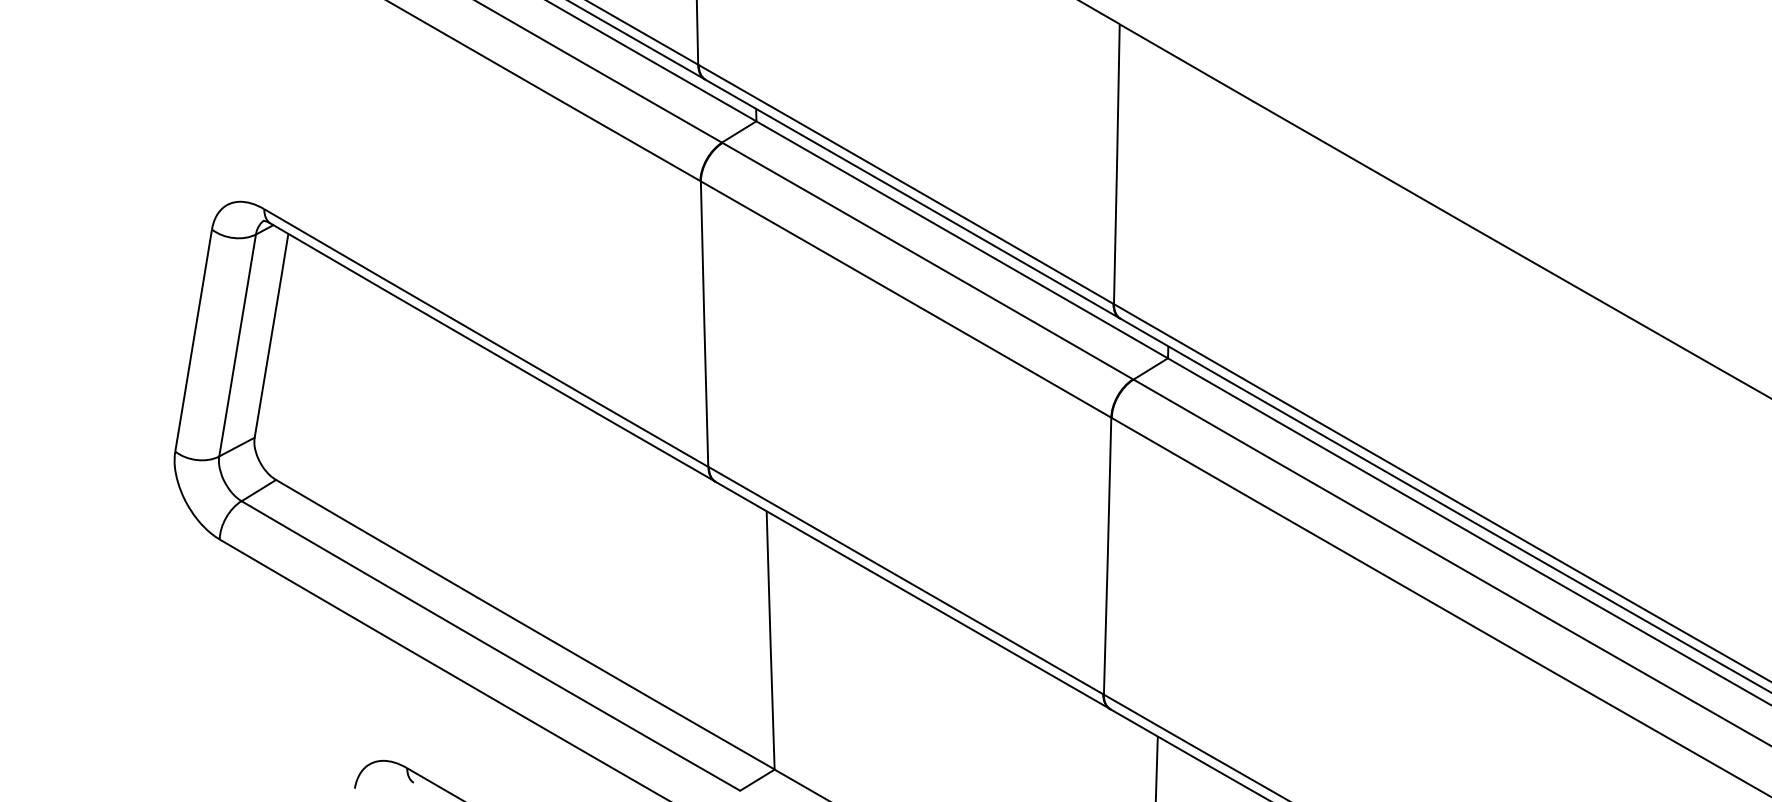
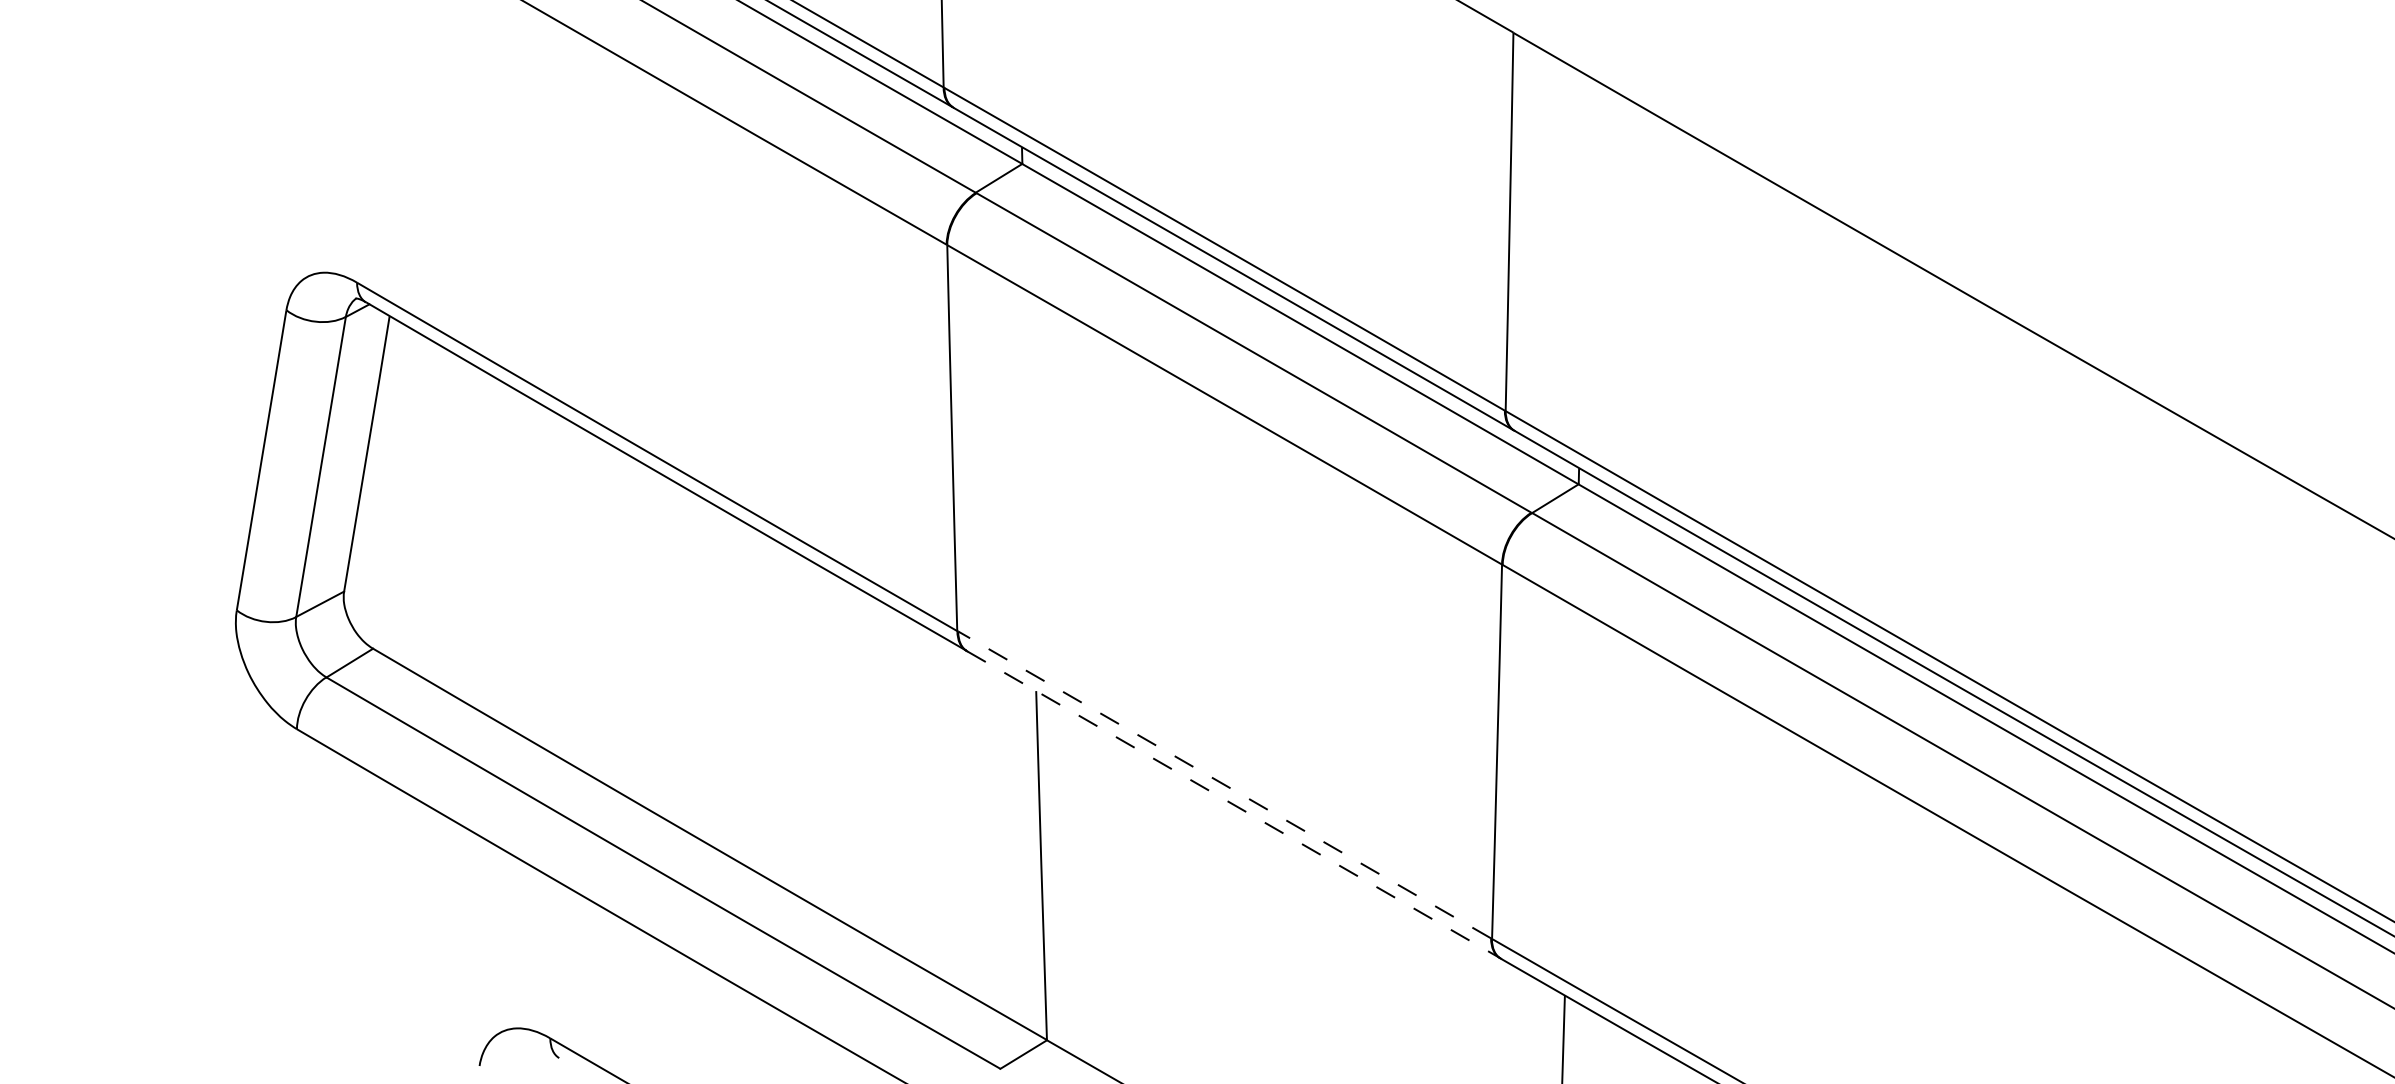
line: (905, 580) -> (1224, 784), solid -> dashed
line: (913, 595) -> (1234, 804), solid -> dashed

